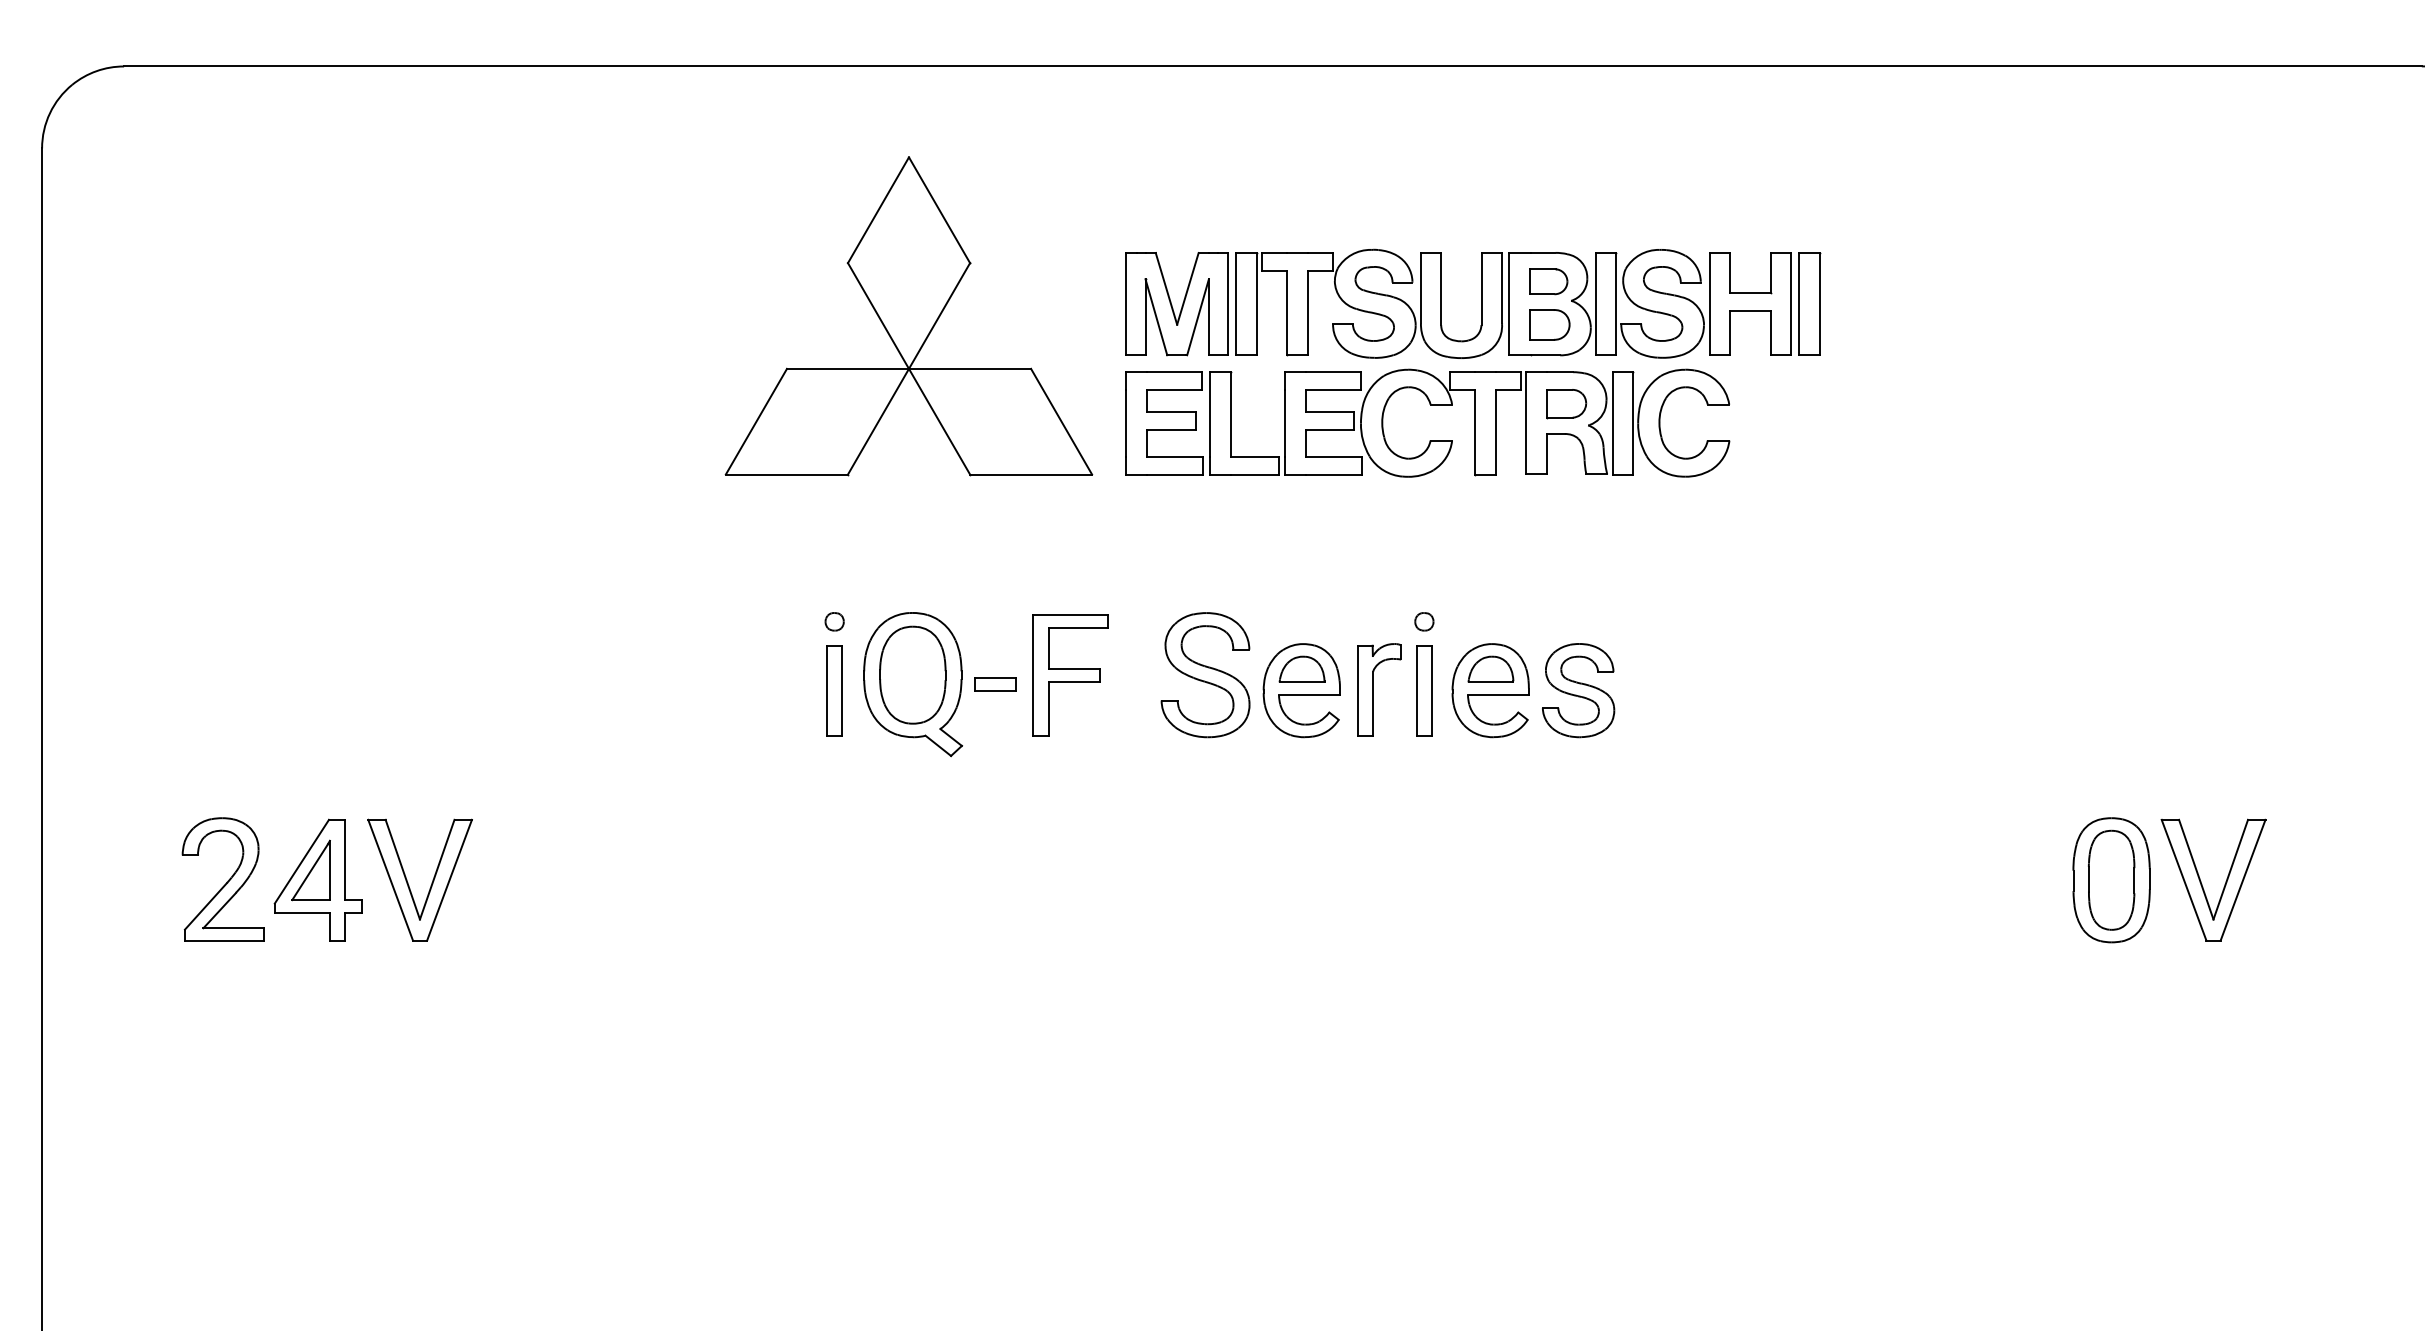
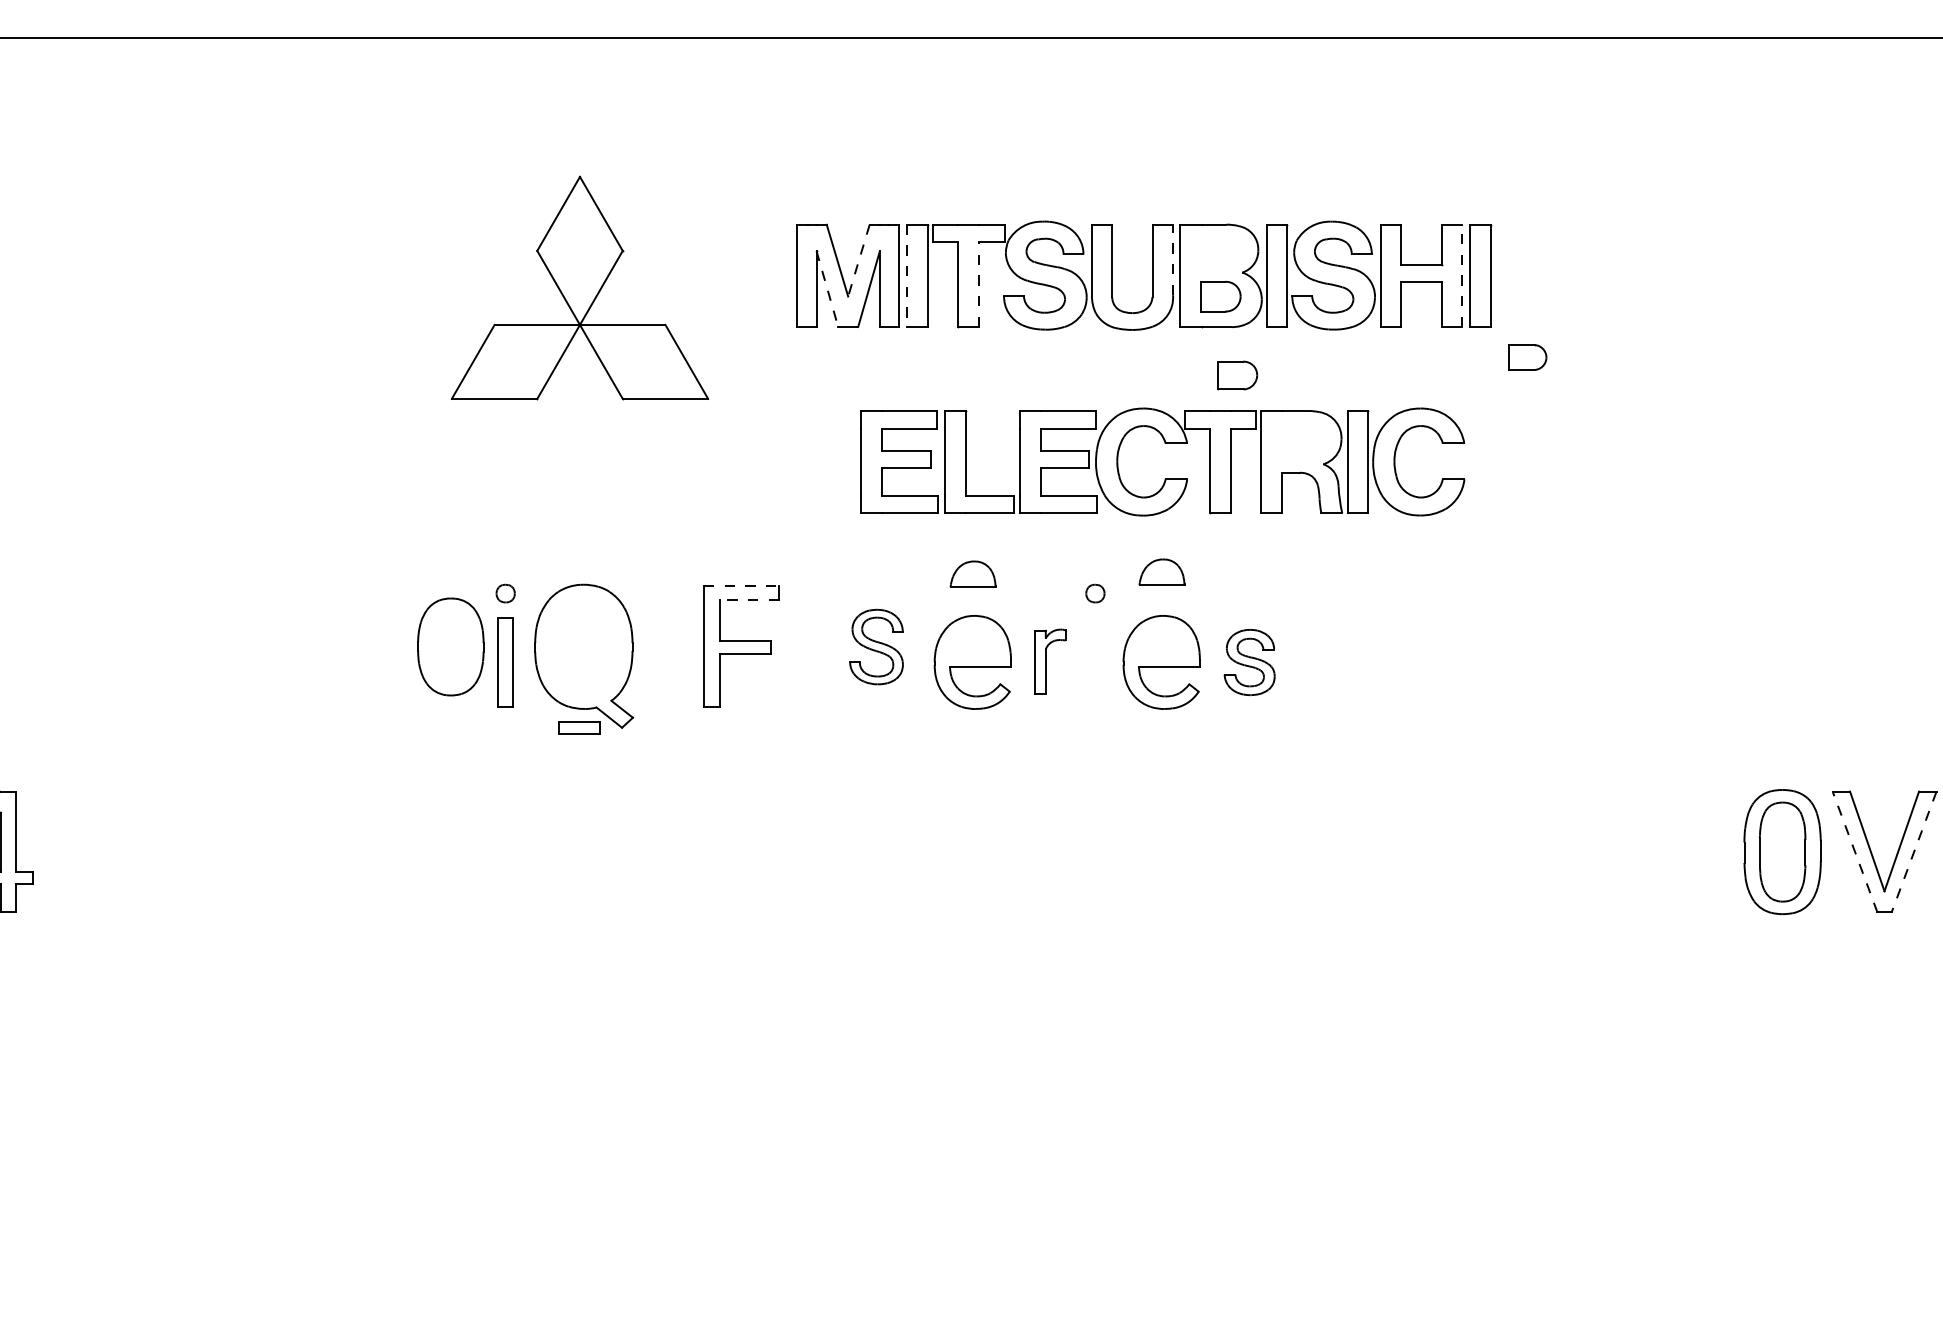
part: (1548, 281) -> (1527, 357), moved
line: (1502, 287) -> (1173, 259), solid -> dashed
line: (1187, 289) -> (858, 261), solid -> dashed
line: (1790, 303) -> (1461, 275), solid -> dashed
line: (1236, 304) -> (907, 276), solid -> dashed
line: (1308, 312) -> (979, 284), solid -> dashed
part: (908, 316) -> (579, 288), size x0.7
line: (1156, 317) -> (827, 289), solid -> dashed
part: (1430, 405) -> (1165, 444), moved
line: (1070, 614) -> (741, 586), solid -> dashed
line: (1077, 627) -> (748, 599), solid -> dashed
part: (1301, 668) -> (972, 573), moved
part: (1490, 668) -> (1161, 571), moved
part: (912, 674) -> (450, 646), moved
part: (1205, 675) -> (876, 647), size x0.6
part: (995, 684) -> (579, 728), moved
part: (1379, 689) -> (1050, 661), size x0.7
part: (1424, 690) -> (1095, 662), removed
part: (1578, 690) -> (1249, 662), size x0.7
line: (2183, 879) -> (1854, 851), solid -> dashed
line: (2242, 880) -> (1913, 852), solid -> dashed
part: (408, 882) -> (79, 854), removed

